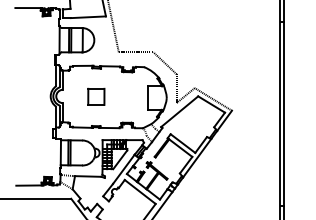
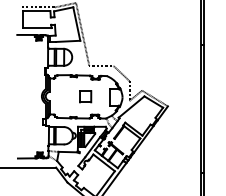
part: (96, 96) -> (85, 96), moved

